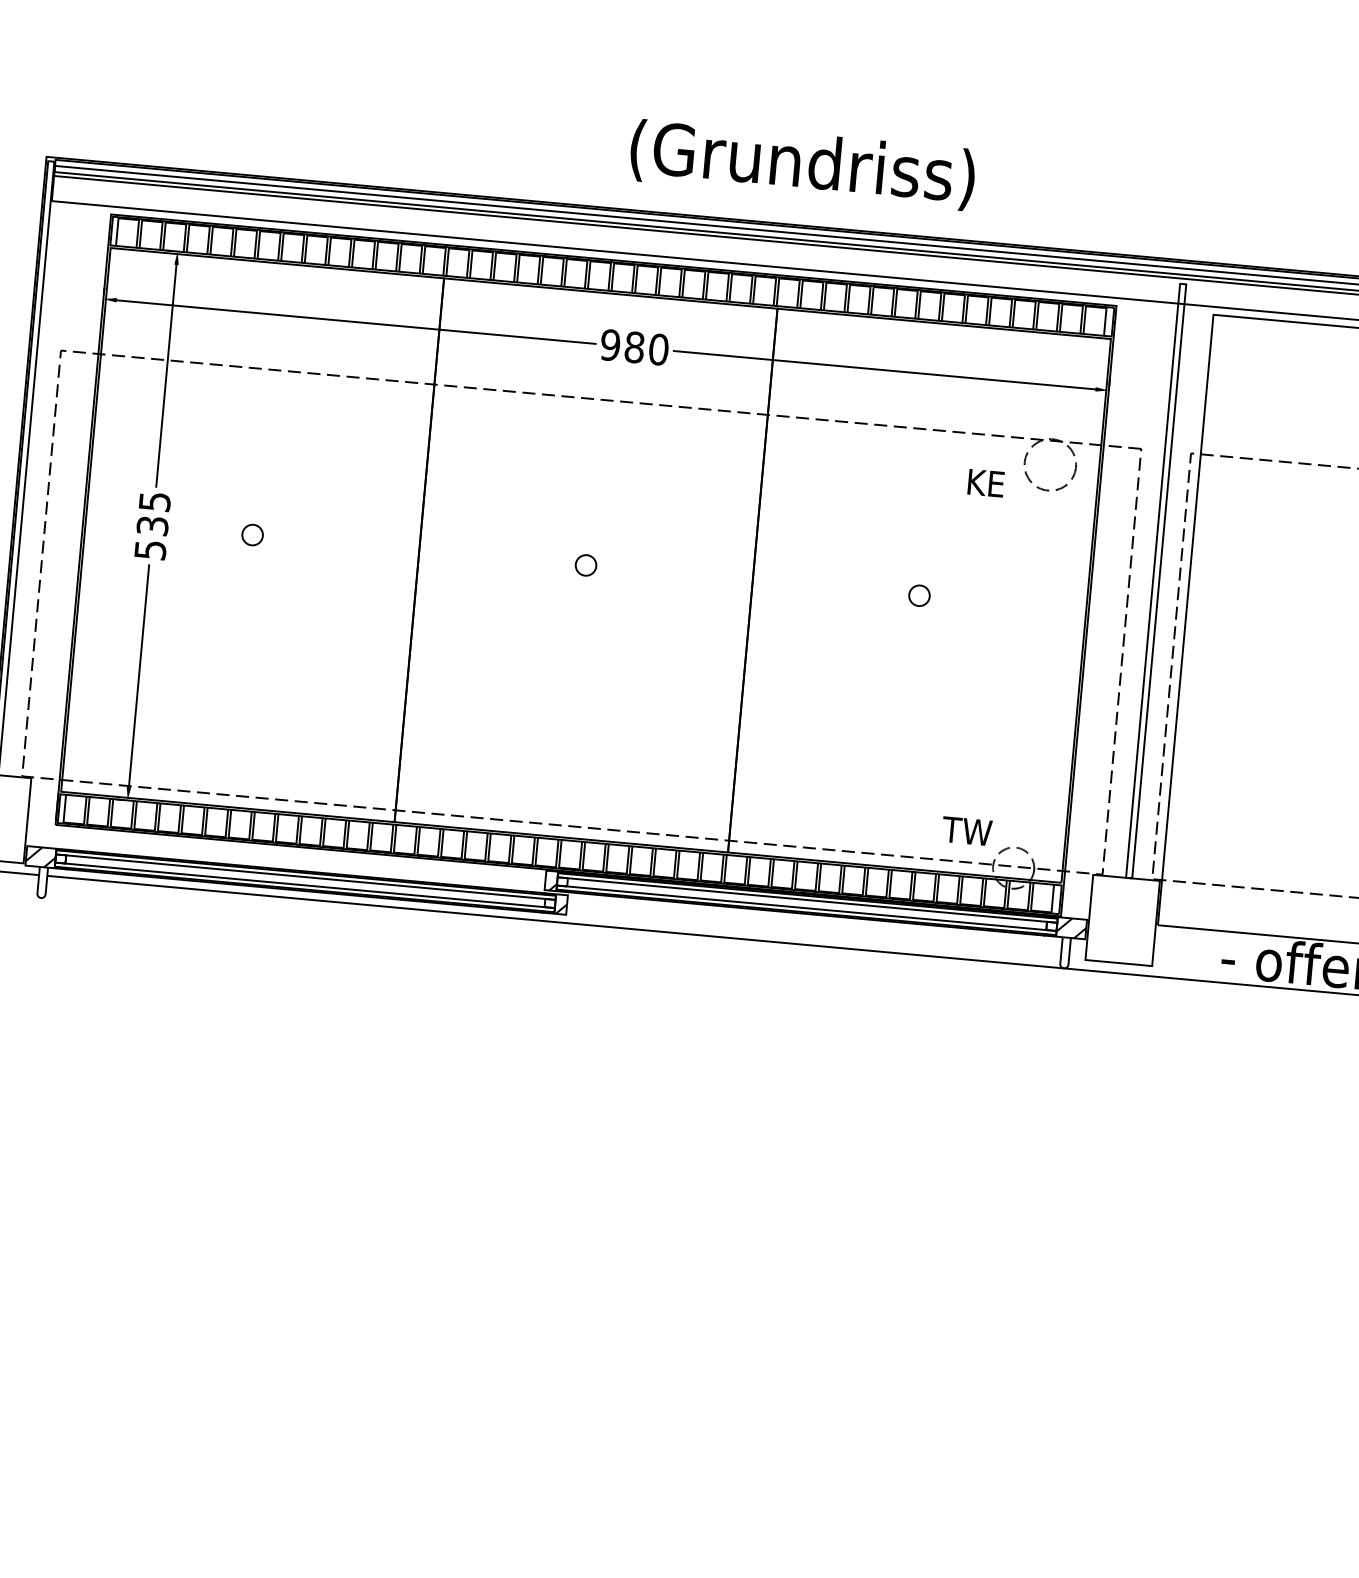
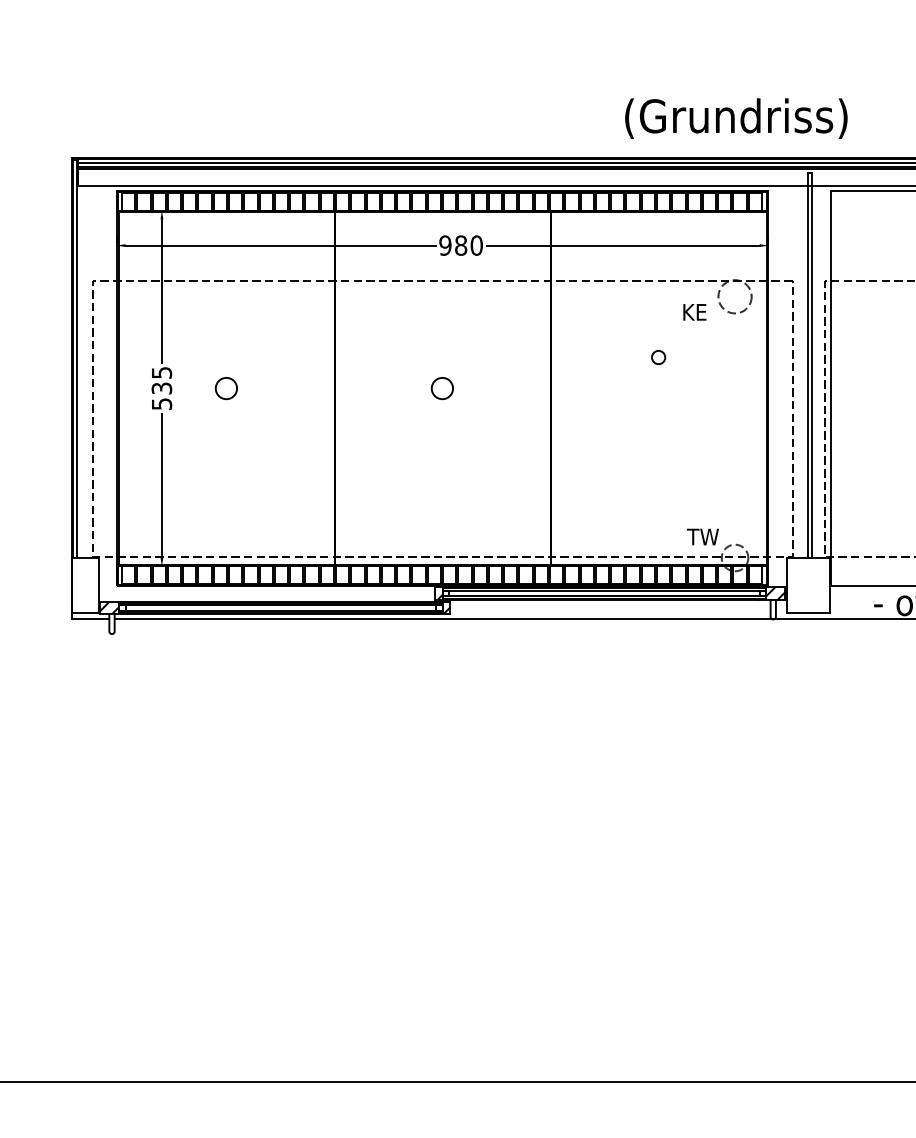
text: (802, 164) -> (736, 118), moved
circle: (252, 535) -> (226, 388), size x1.6
circle: (585, 565) -> (442, 388), size x1.6
circle: (919, 595) -> (658, 357), moved

